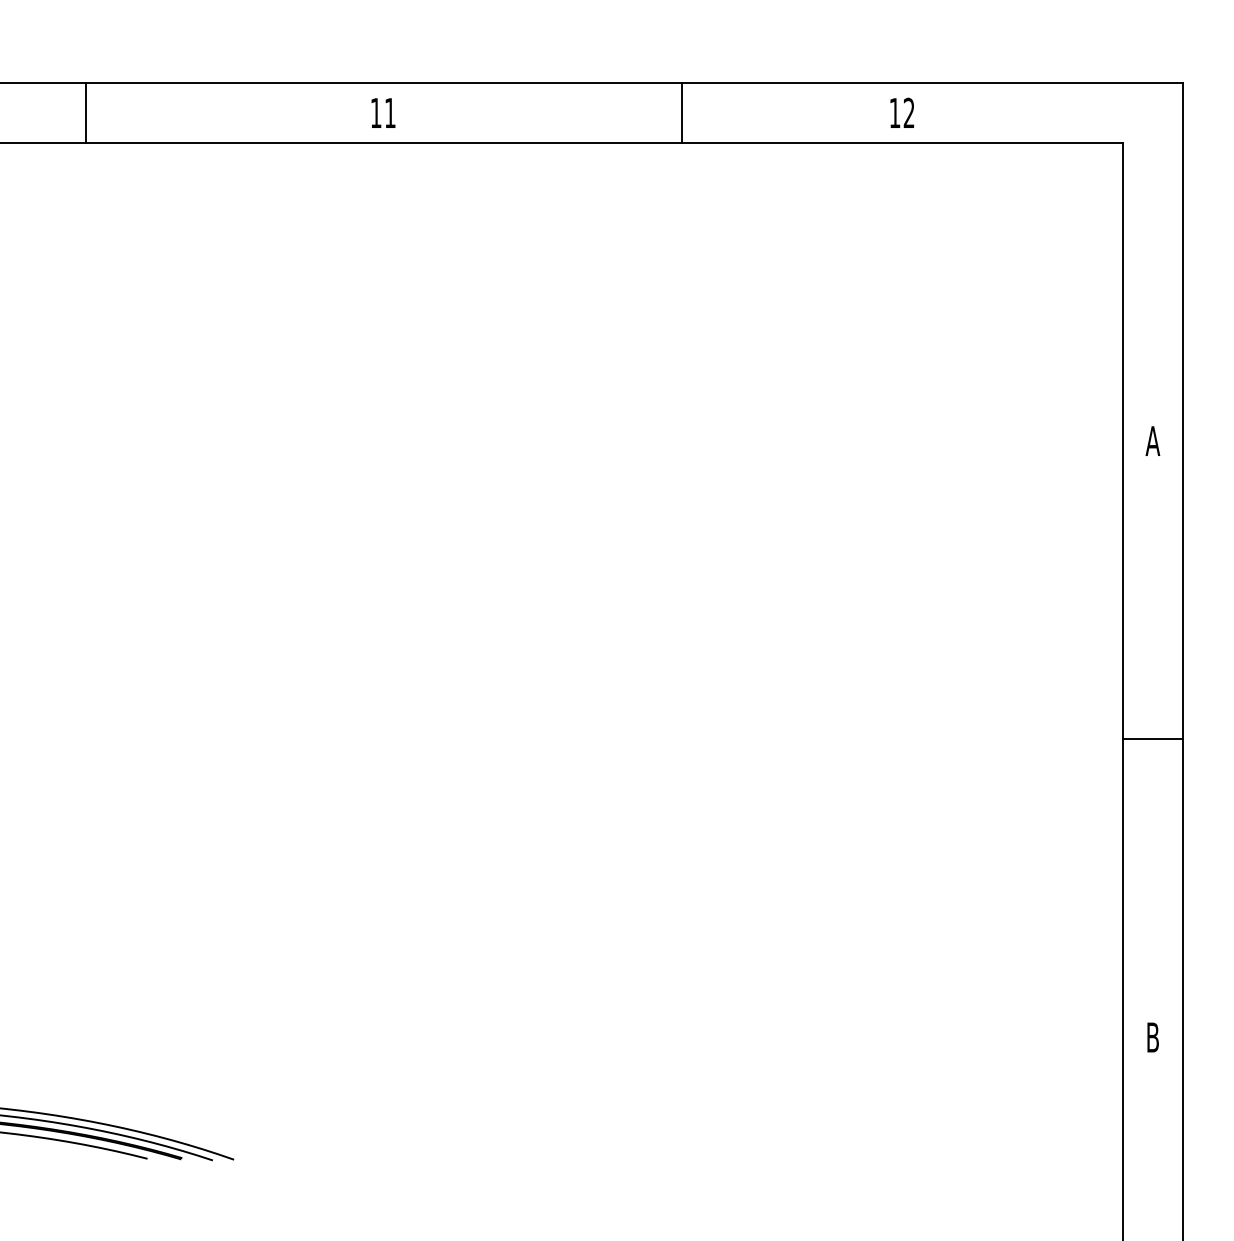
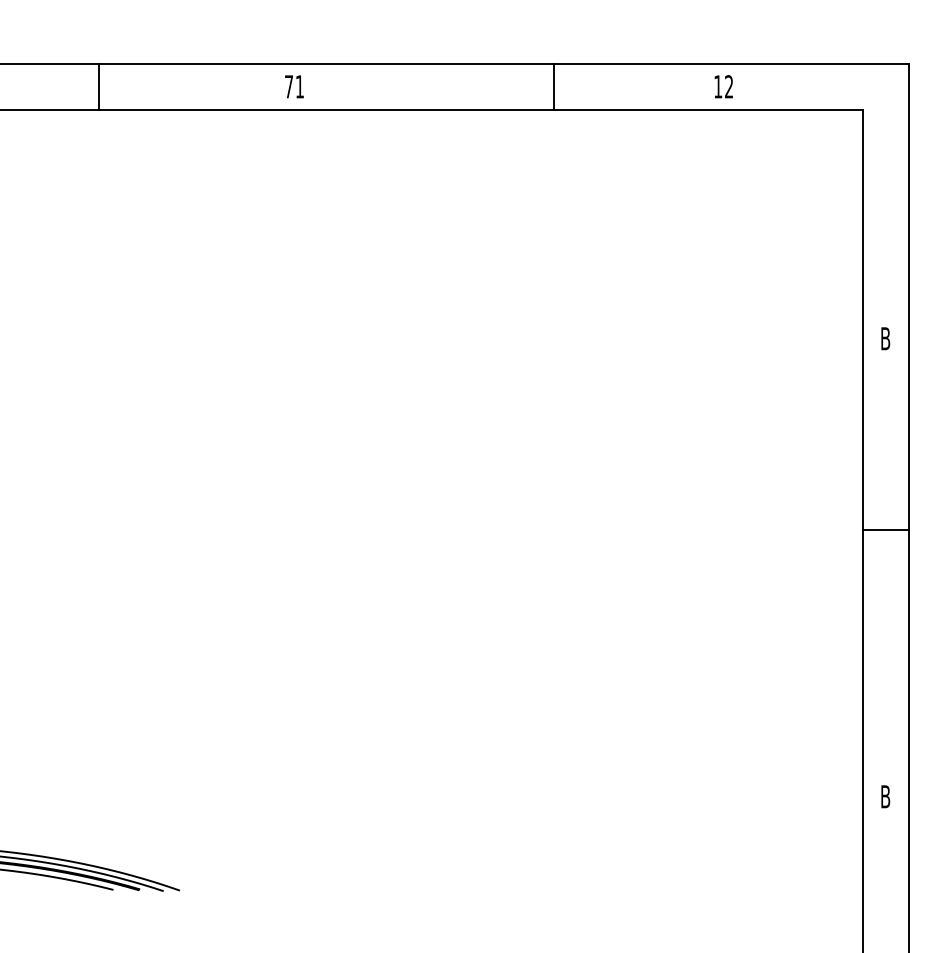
line: (85, 112) -> (98, 86), moved
text: (376, 112) -> (289, 86), 11 -> 71
line: (681, 112) -> (553, 86), moved
text: (902, 112) -> (723, 86), moved
text: (1152, 440) -> (885, 338), A -> B
line: (1152, 739) -> (885, 530), moved

